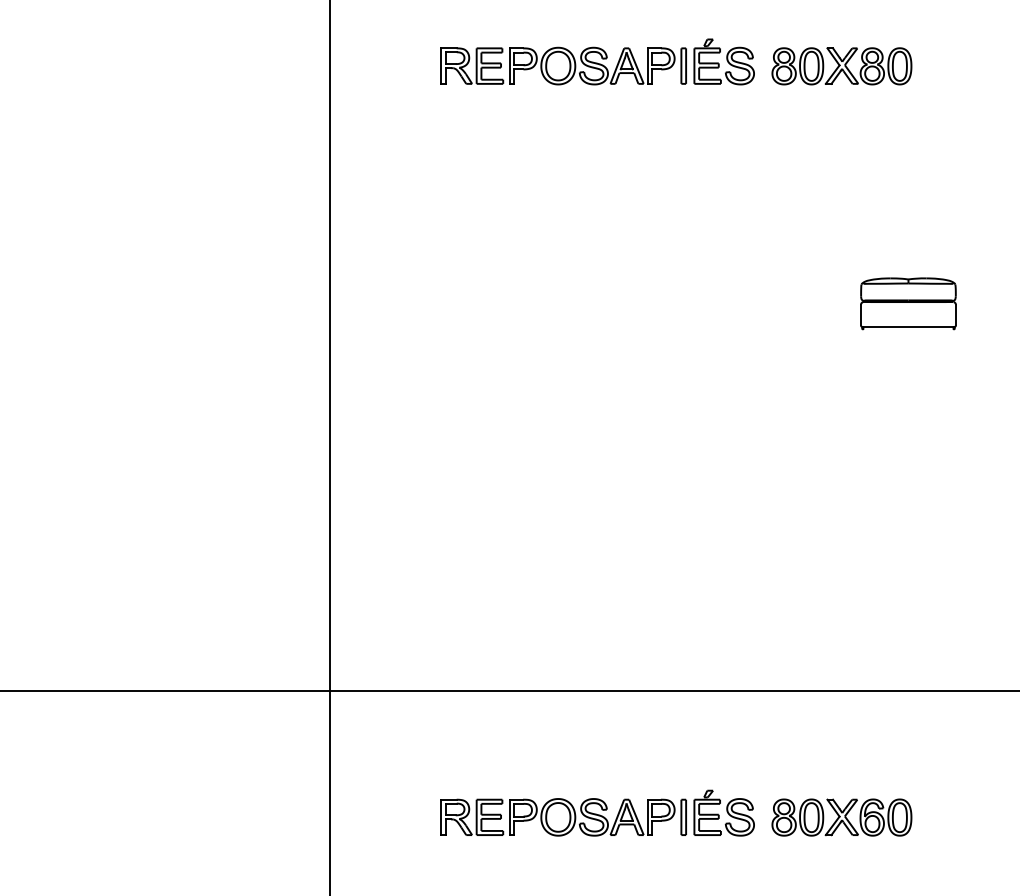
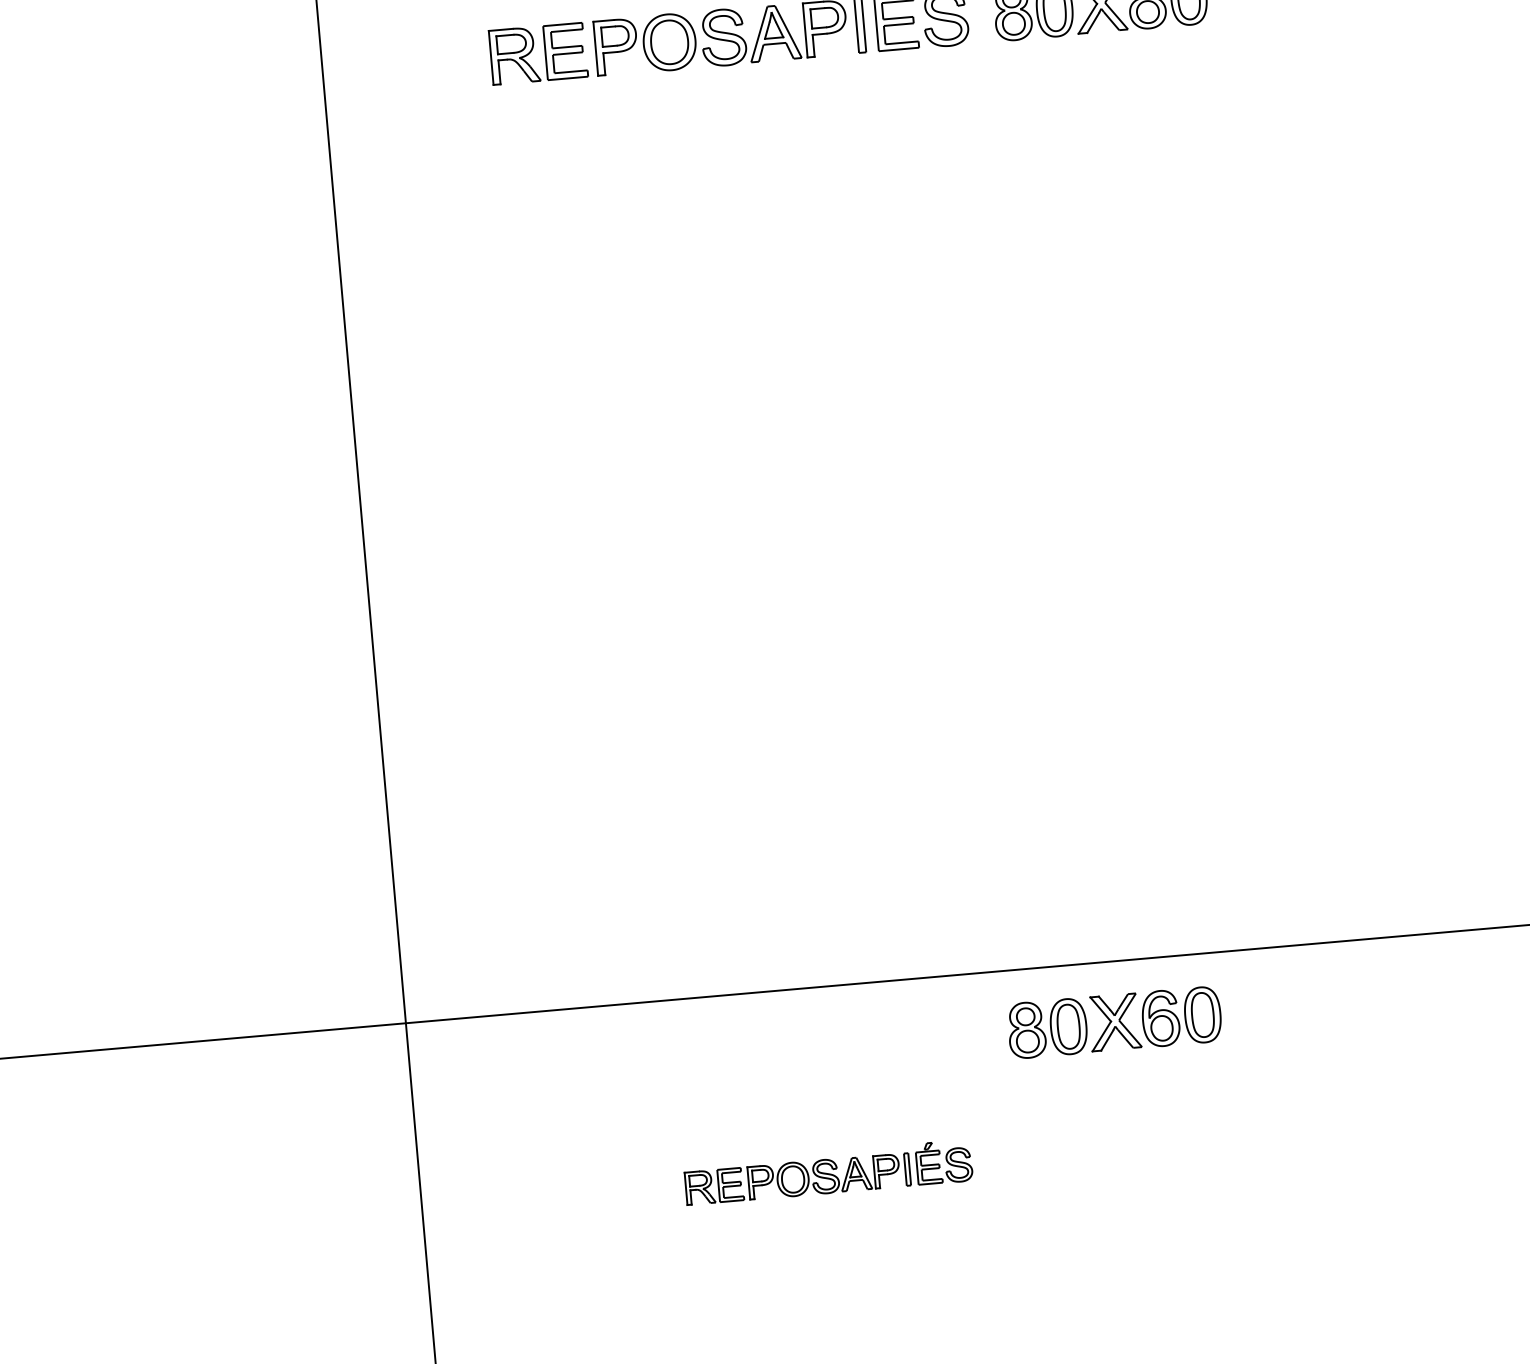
part: (908, 303) -> (1233, 356), removed
part: (597, 812) -> (828, 1171), size x0.6
part: (841, 817) -> (1114, 1022), moved

